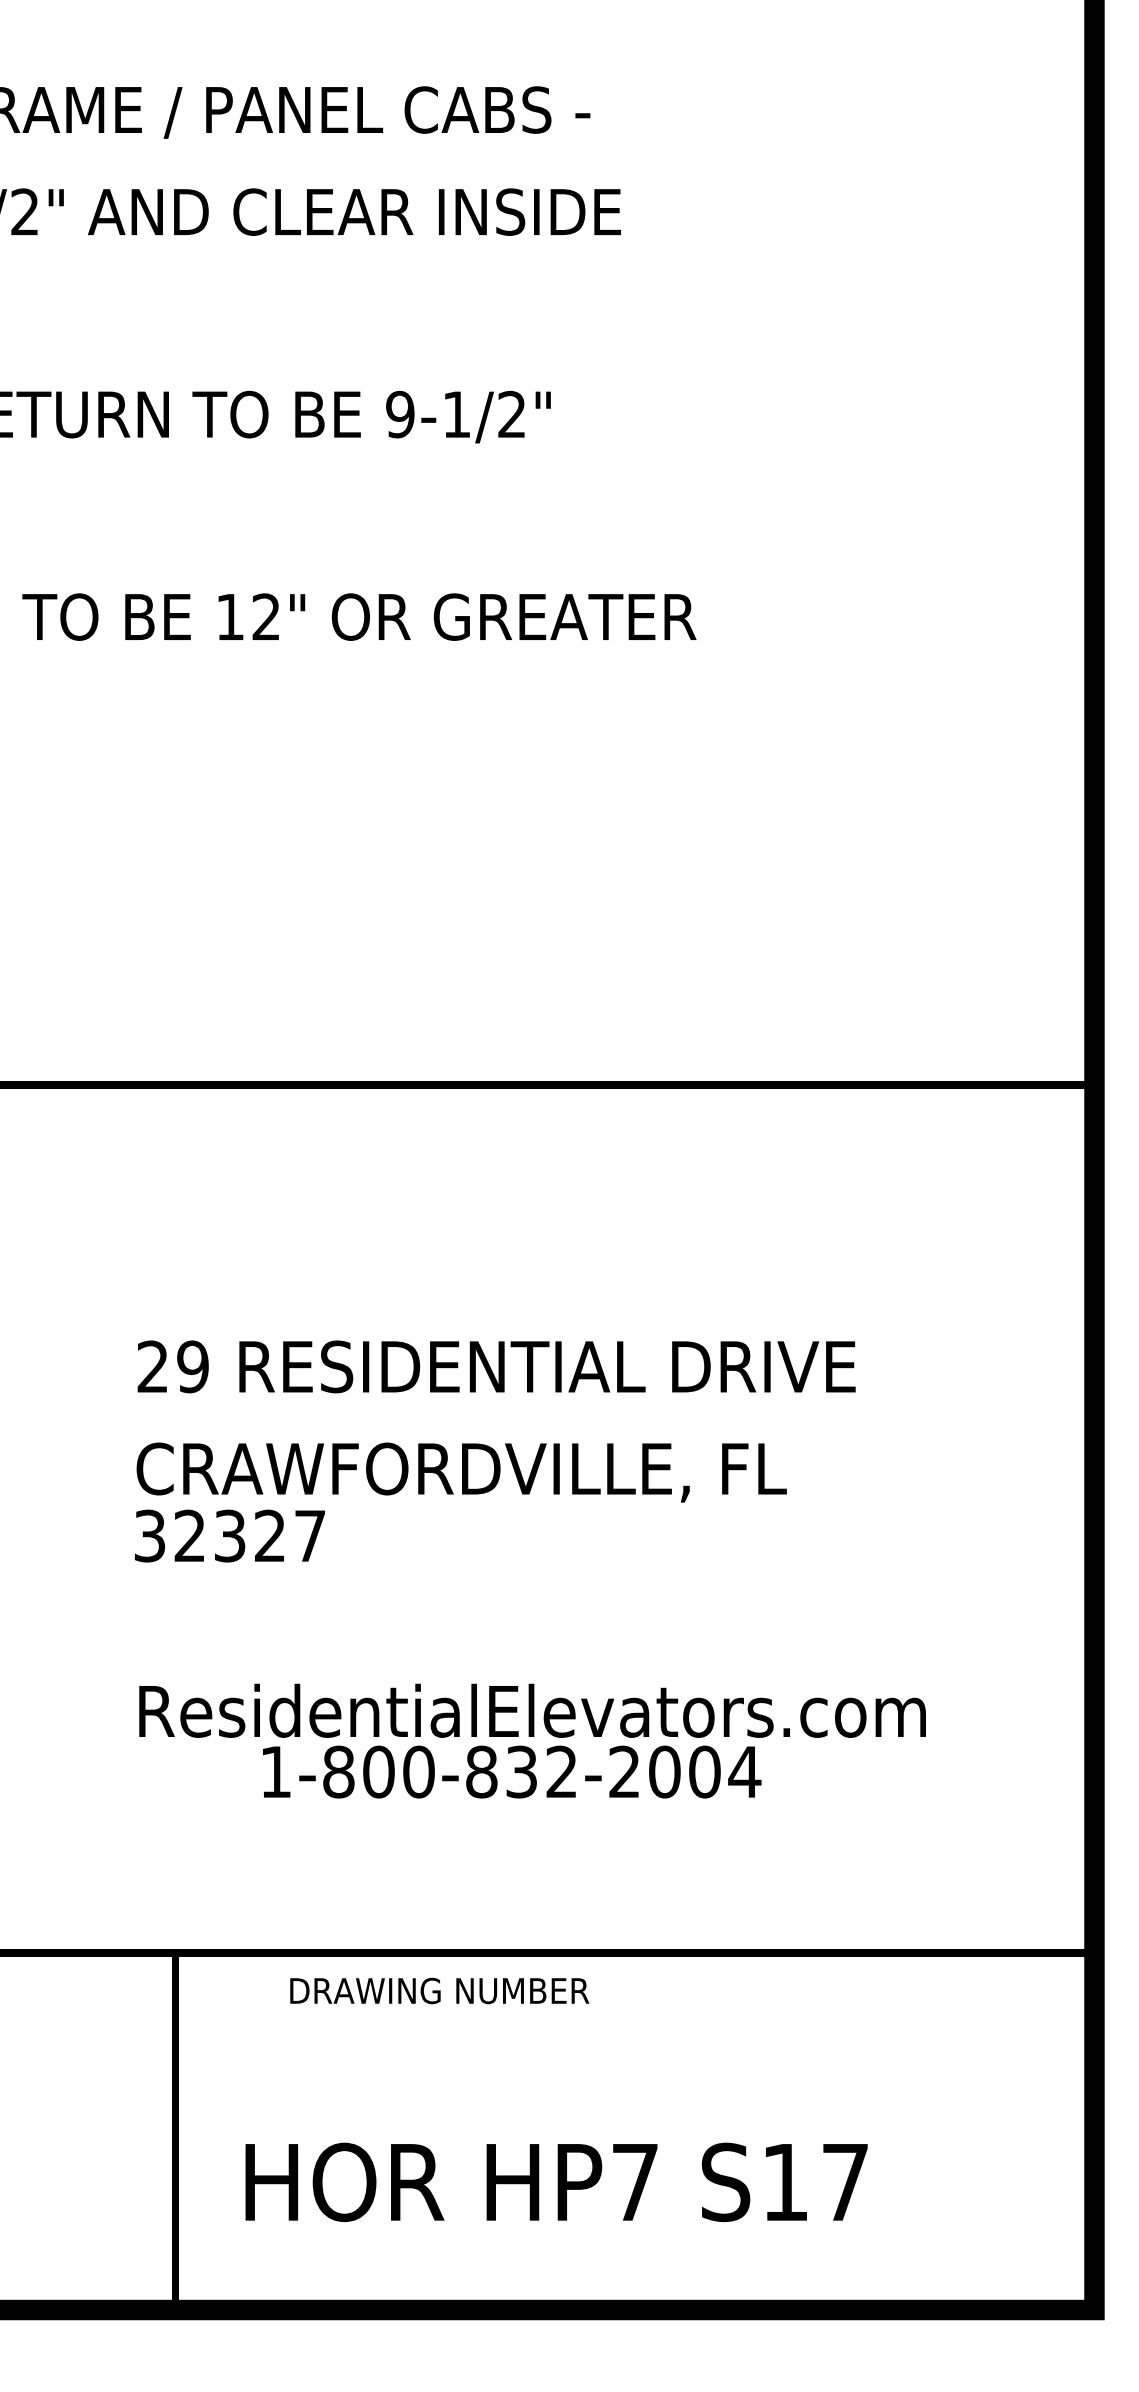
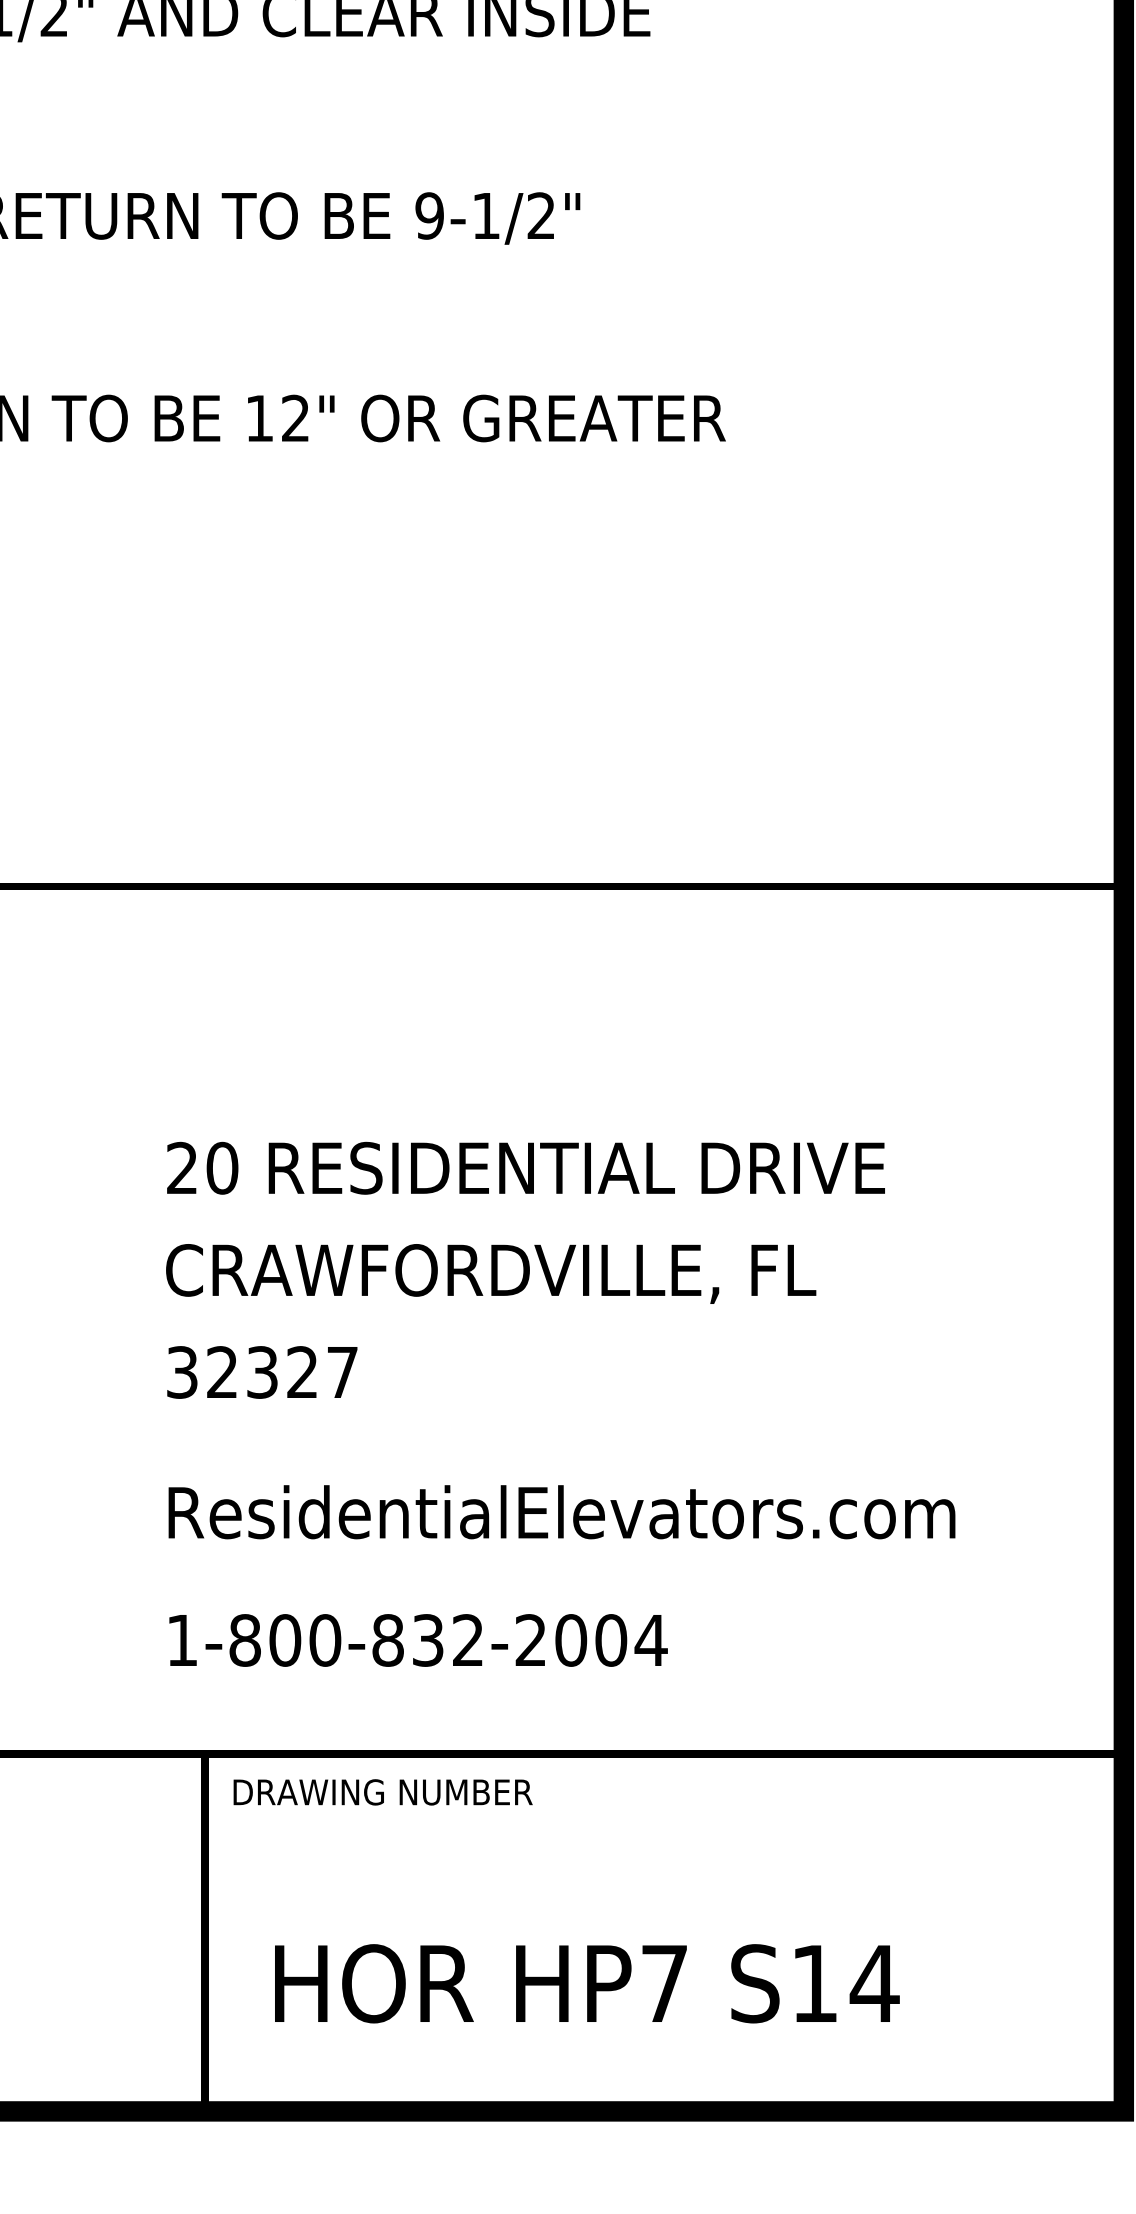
text: (192, 1366) -> (221, 1167), 29 -> 20
text: (229, 1535) -> (261, 1371), moved
text: (512, 1771) -> (418, 1639), moved
text: (439, 1990) -> (382, 1791), moved
text: (845, 2182) -> (874, 1983), S17 -> S14

